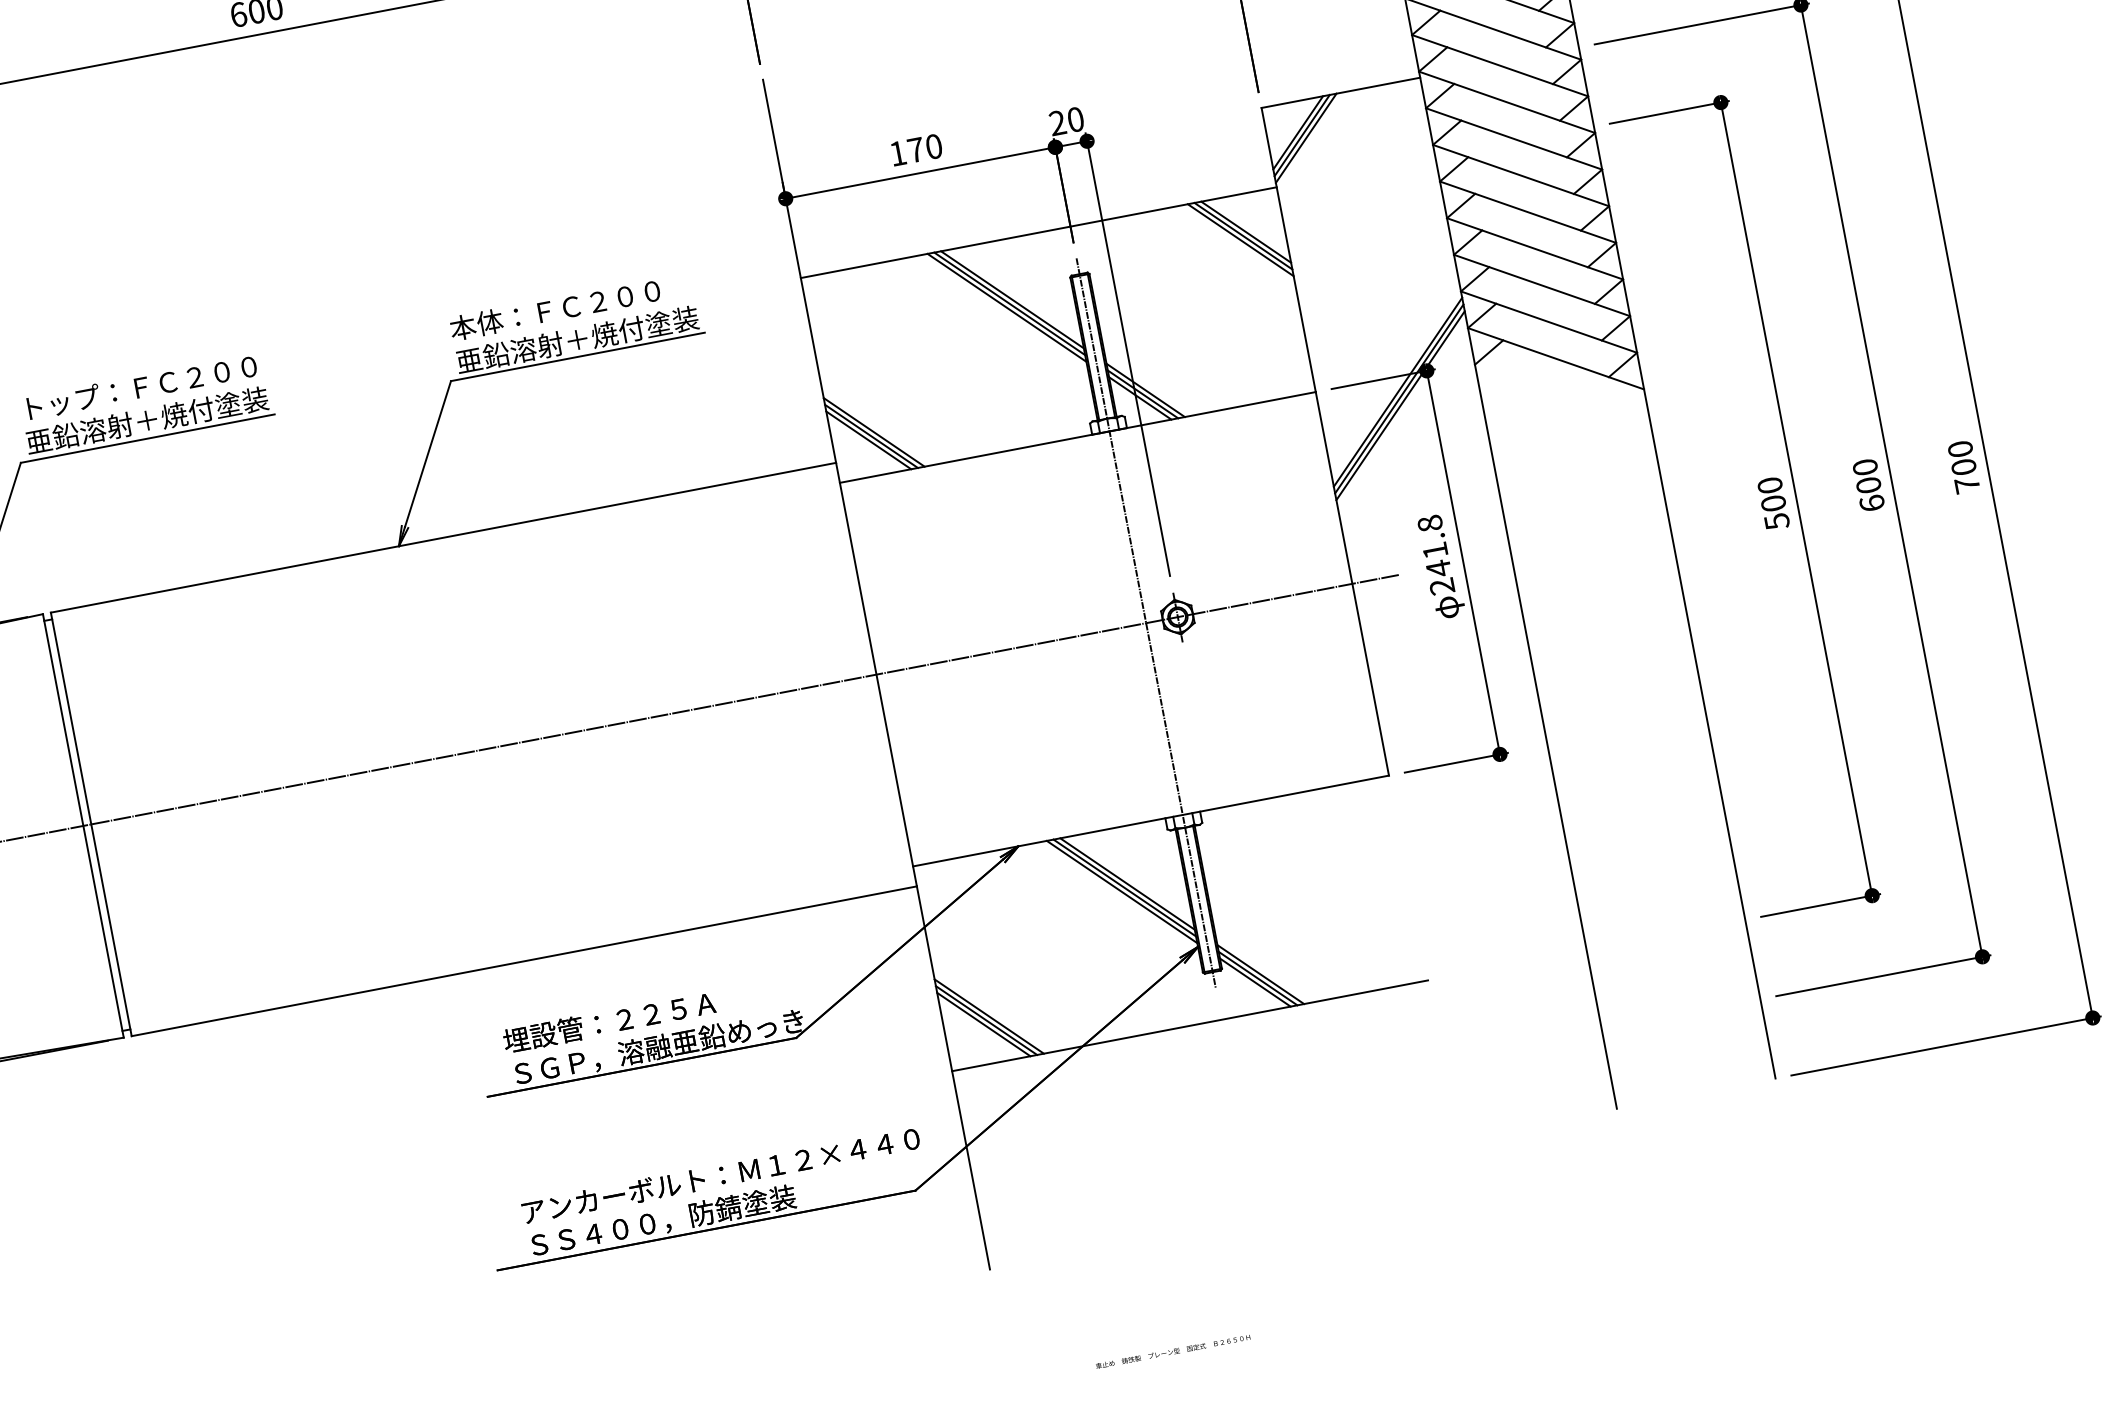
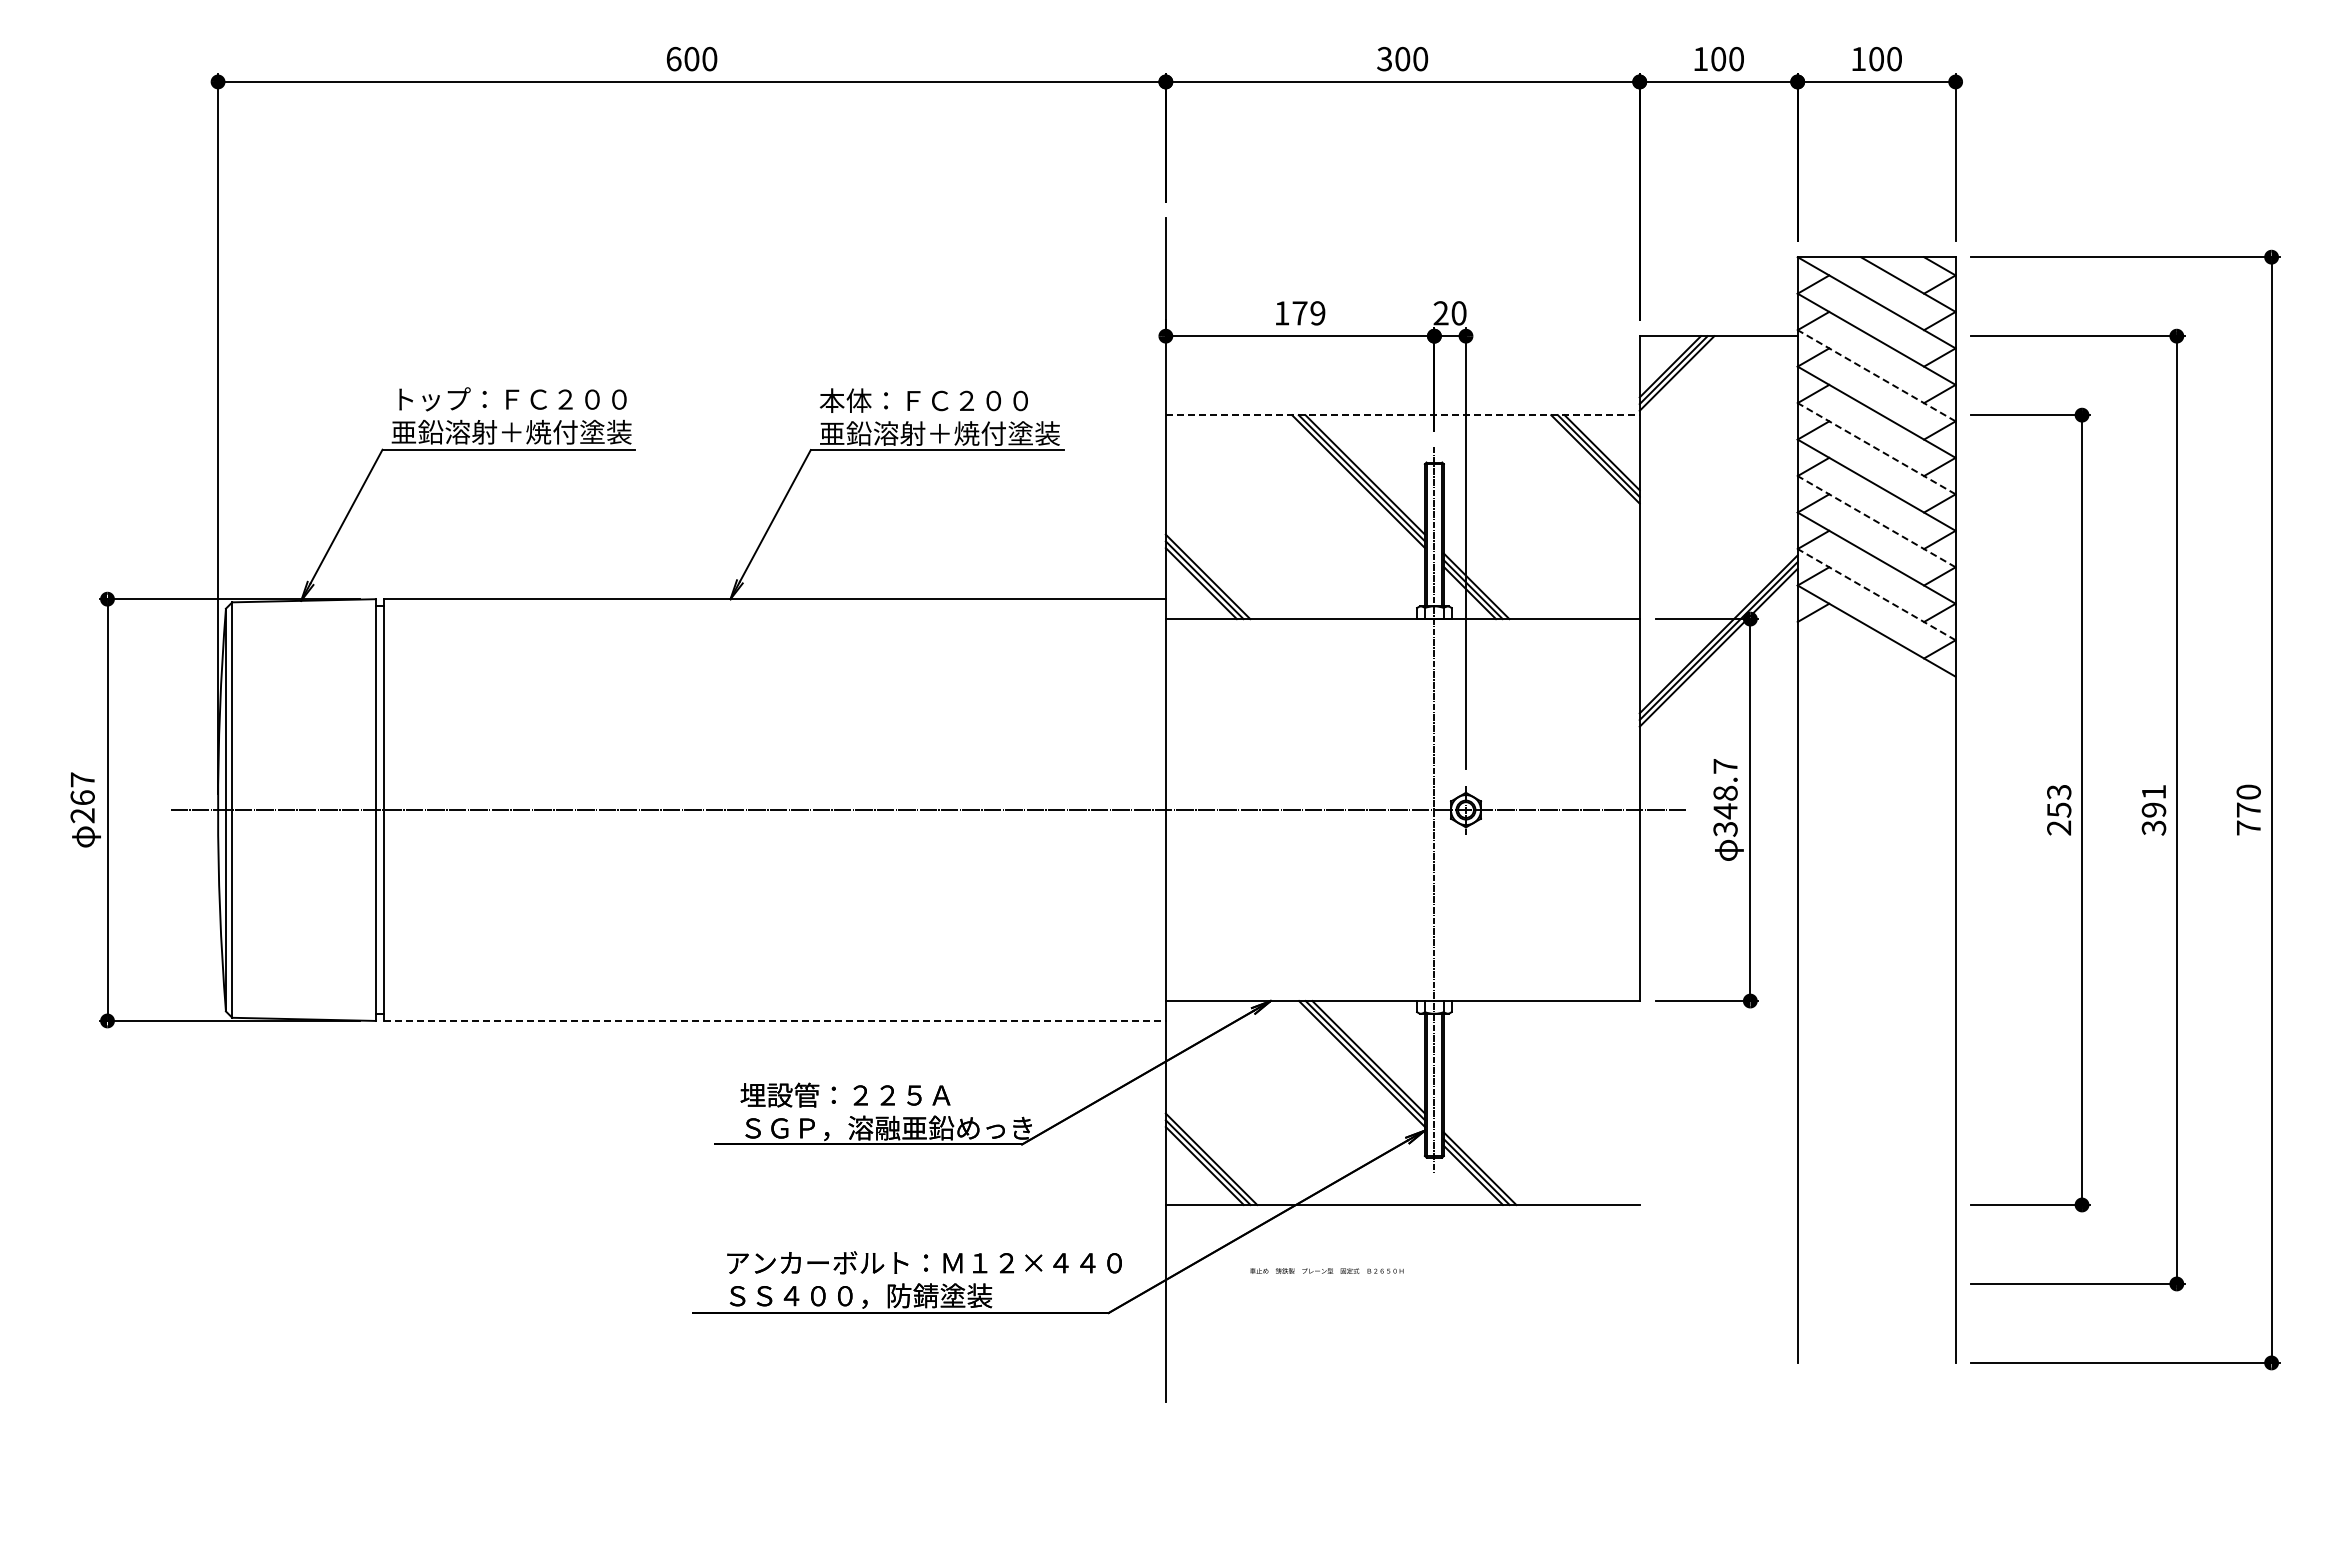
line: (1506, 102) -> (1876, 375), solid -> dashed
text: (933, 146) -> (1317, 313), 170 -> 179
line: (1520, 175) -> (1876, 448), solid -> dashed
line: (1038, 233) -> (1402, 415), solid -> dashed
line: (1534, 248) -> (1876, 521), solid -> dashed
line: (1548, 322) -> (1876, 594), solid -> dashed
text: (1963, 466) -> (2248, 809), 700 -> 770
text: (1868, 484) -> (2153, 809), 600 -> 391
text: (1773, 502) -> (2059, 809), 500 -> 253
text: (1436, 554) -> (1725, 797), 241.8 -> 348.7
line: (523, 960) -> (774, 1020), solid -> dashed
text: (1172, 1351) -> (1326, 1270), moved

